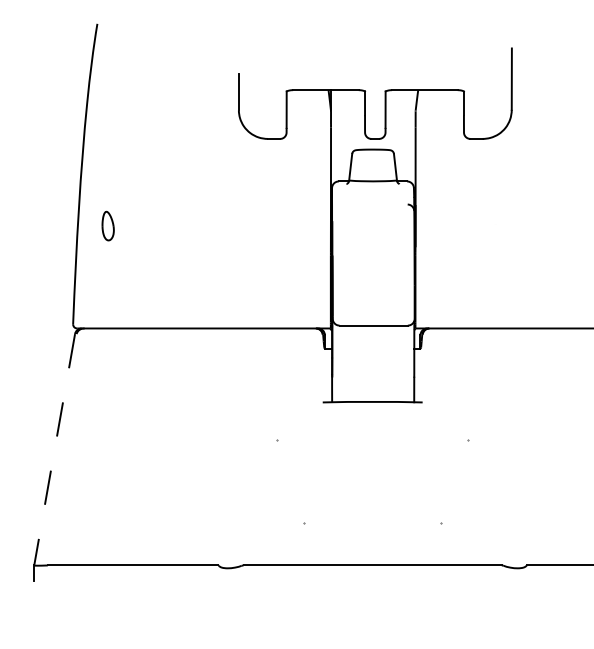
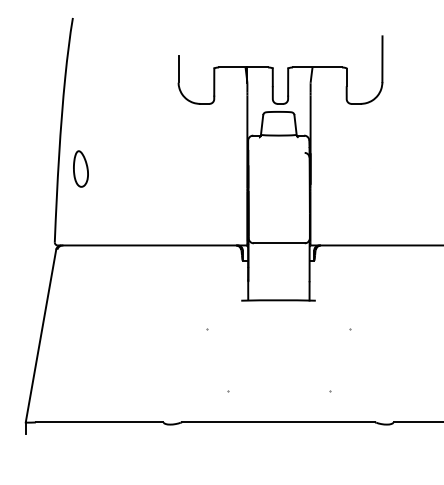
part: (107, 225) -> (80, 168), size x1.67
line: (55, 450) -> (41, 336), dashed -> solid

